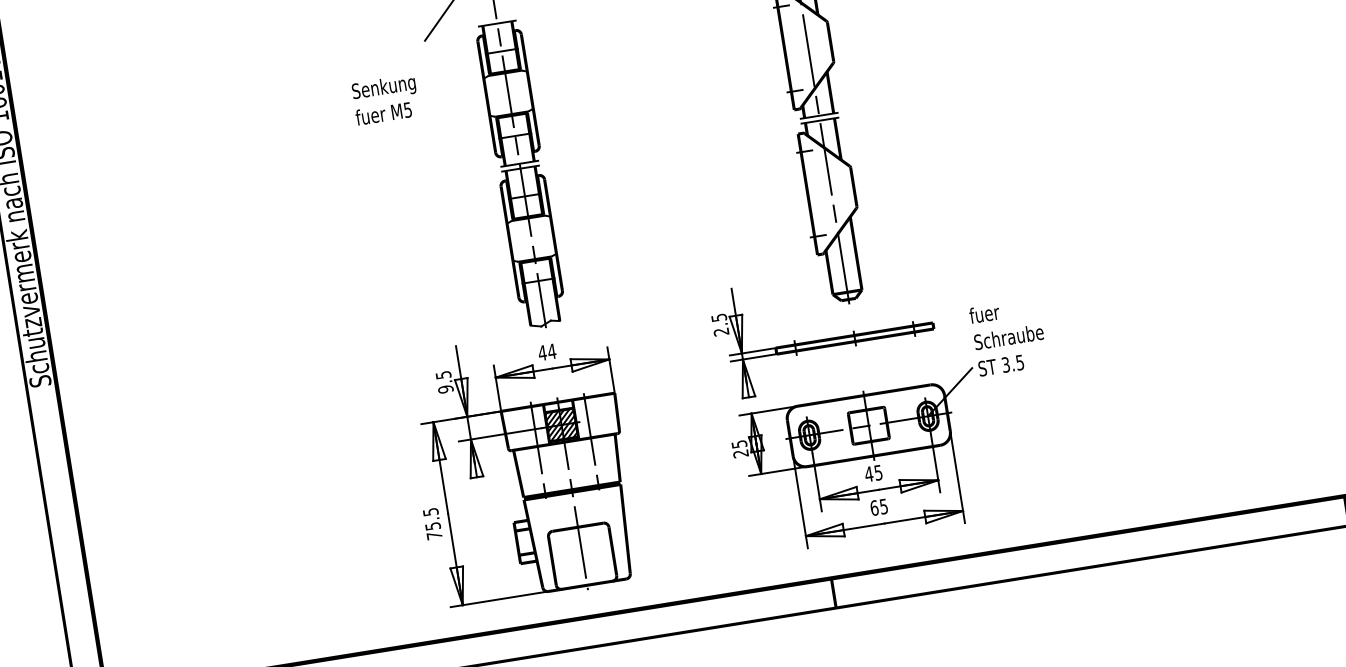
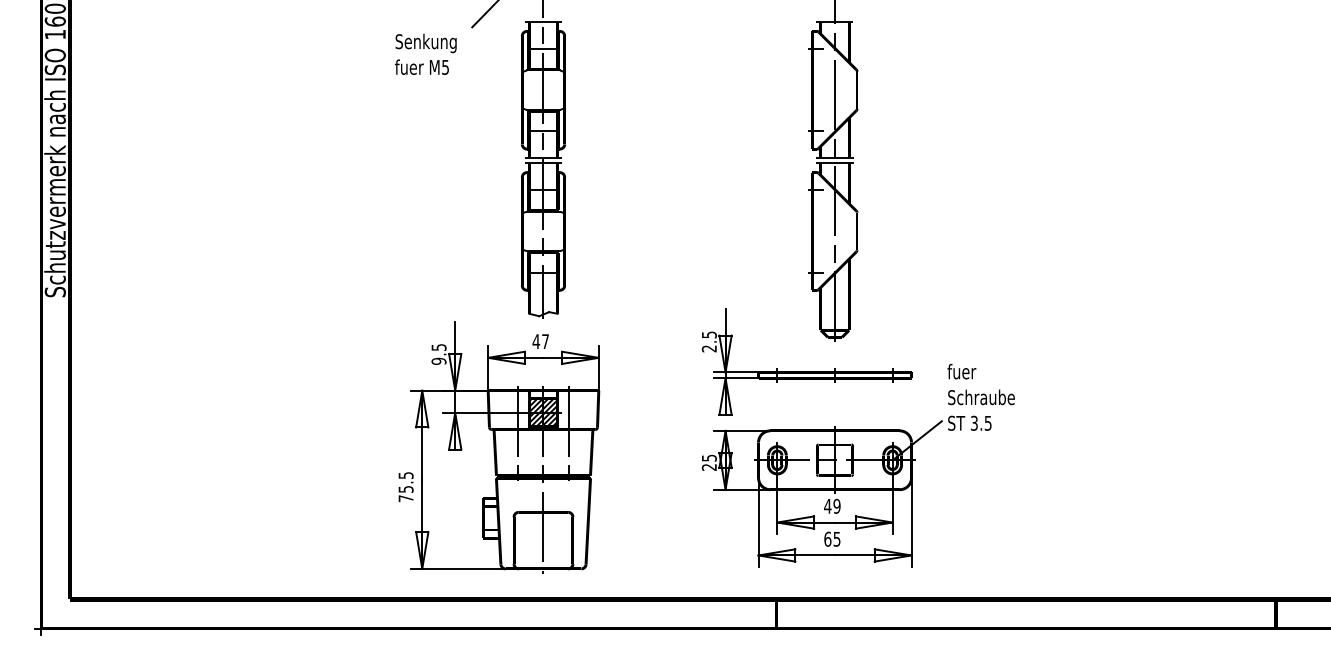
text: (385, 98) -> (425, 53), moved
text: (551, 351) -> (545, 341), 44 -> 47
text: (877, 471) -> (836, 505), 45 -> 49

